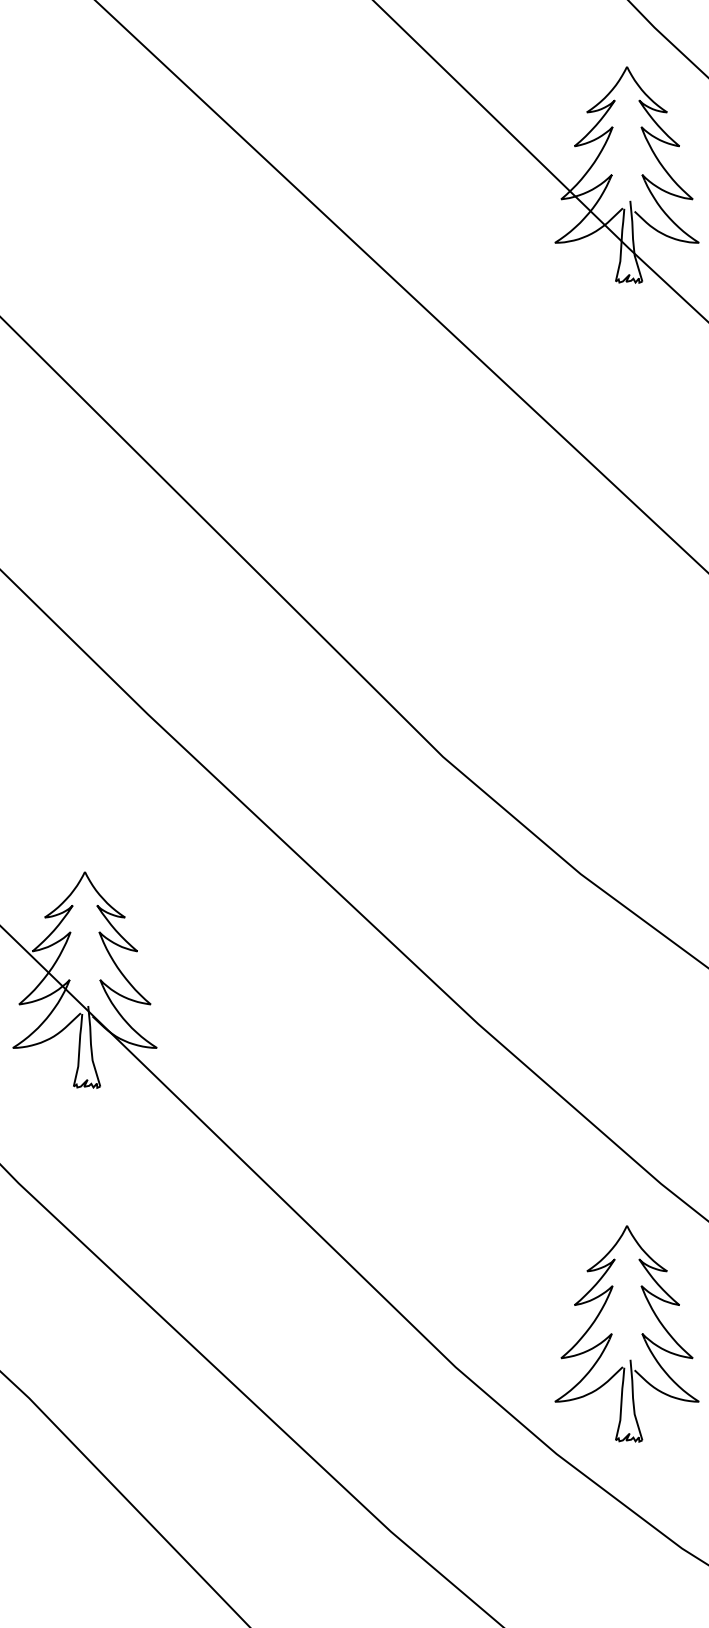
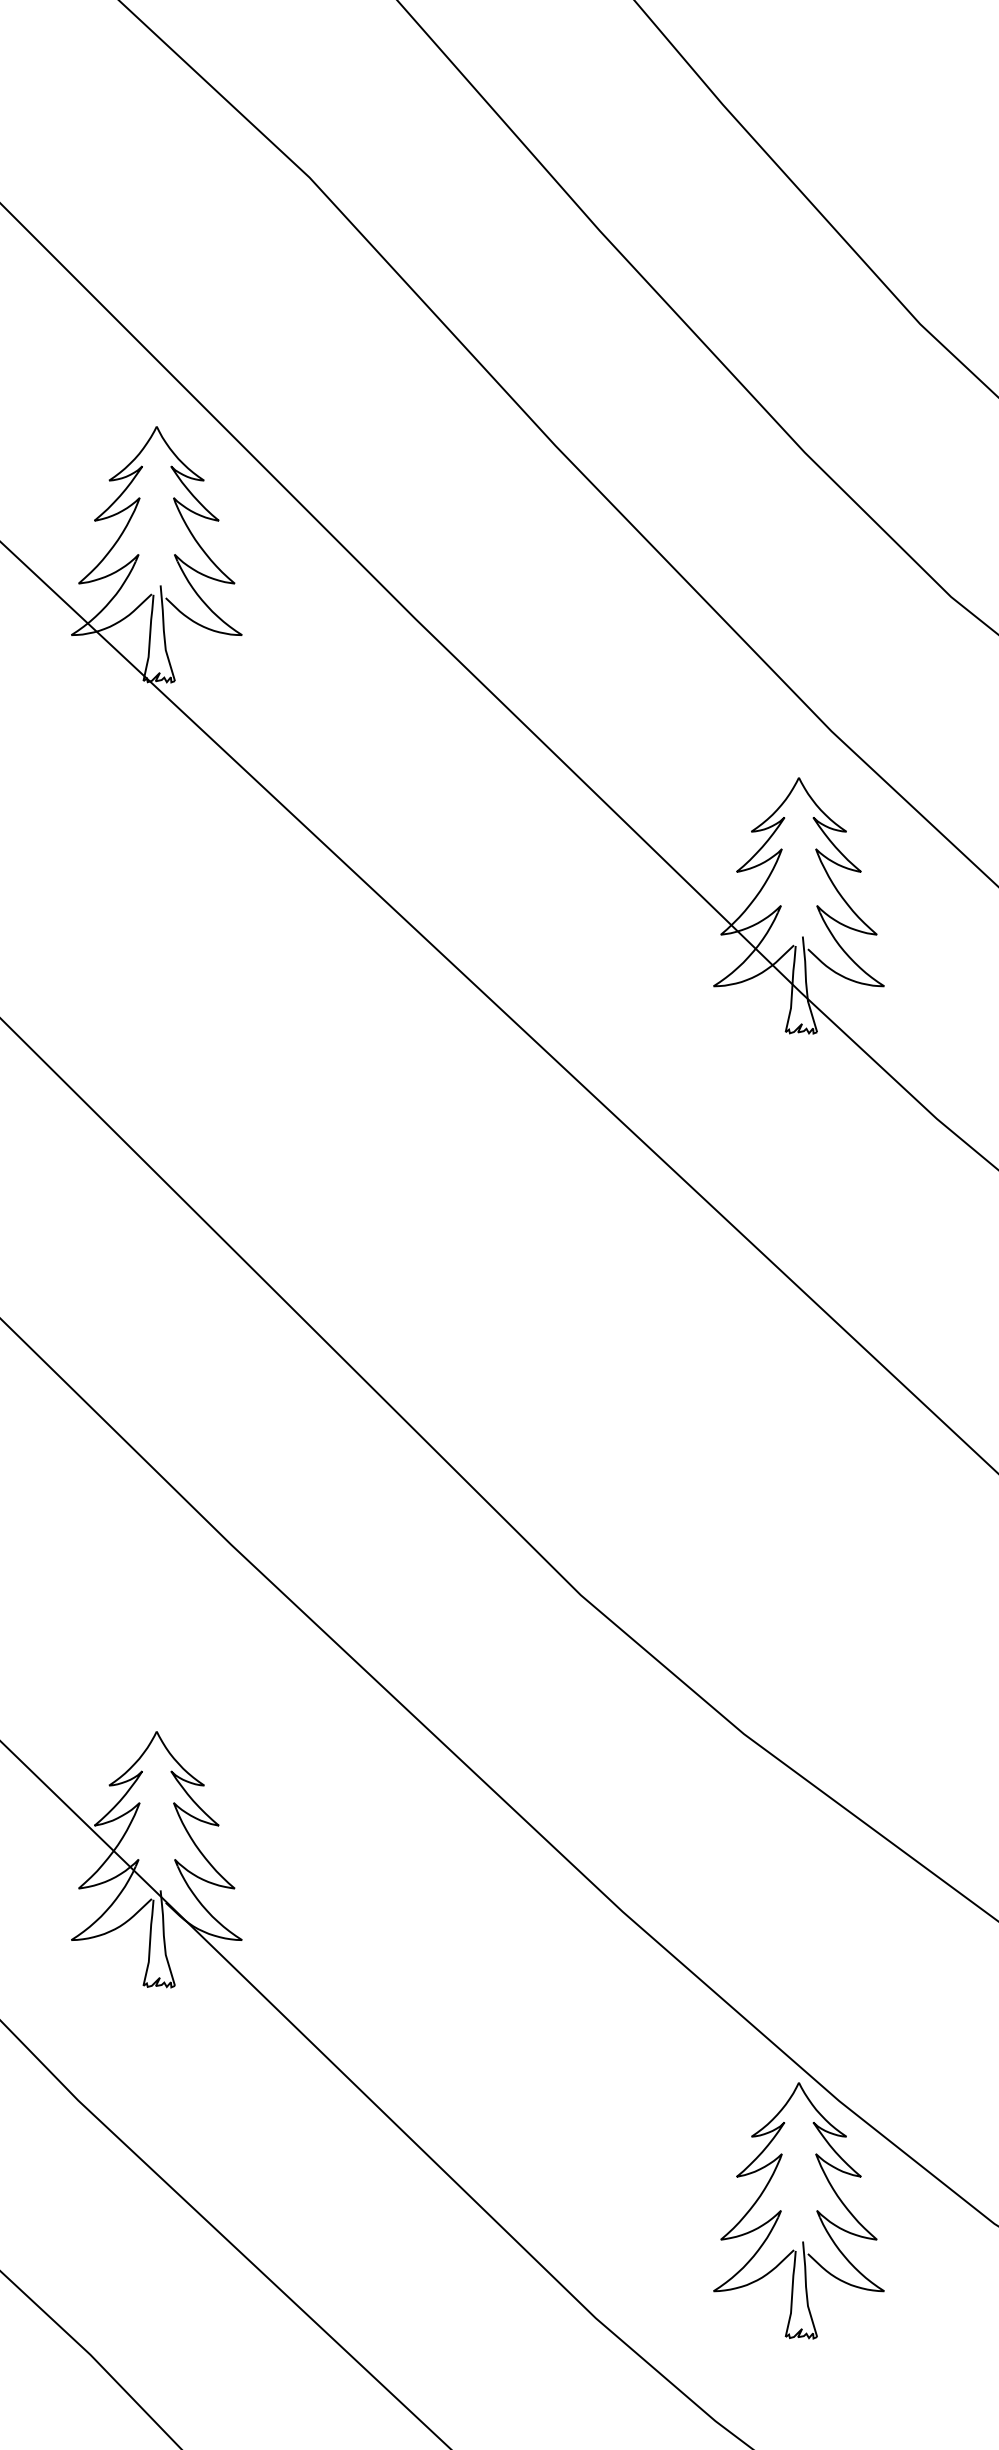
part: (612, 1333) -> (781, 2210), moved

